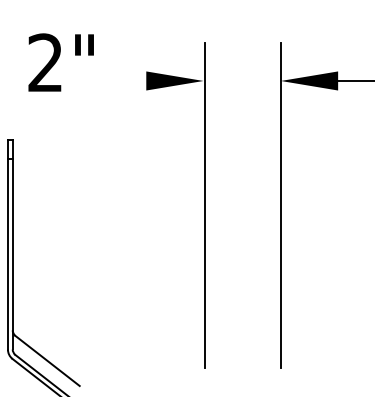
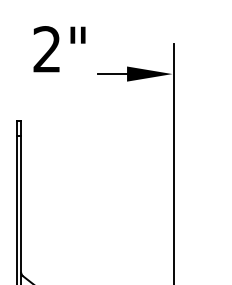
text: (60, 62) -> (58, 49), moved
line: (127, 80) -> (112, 73), added

